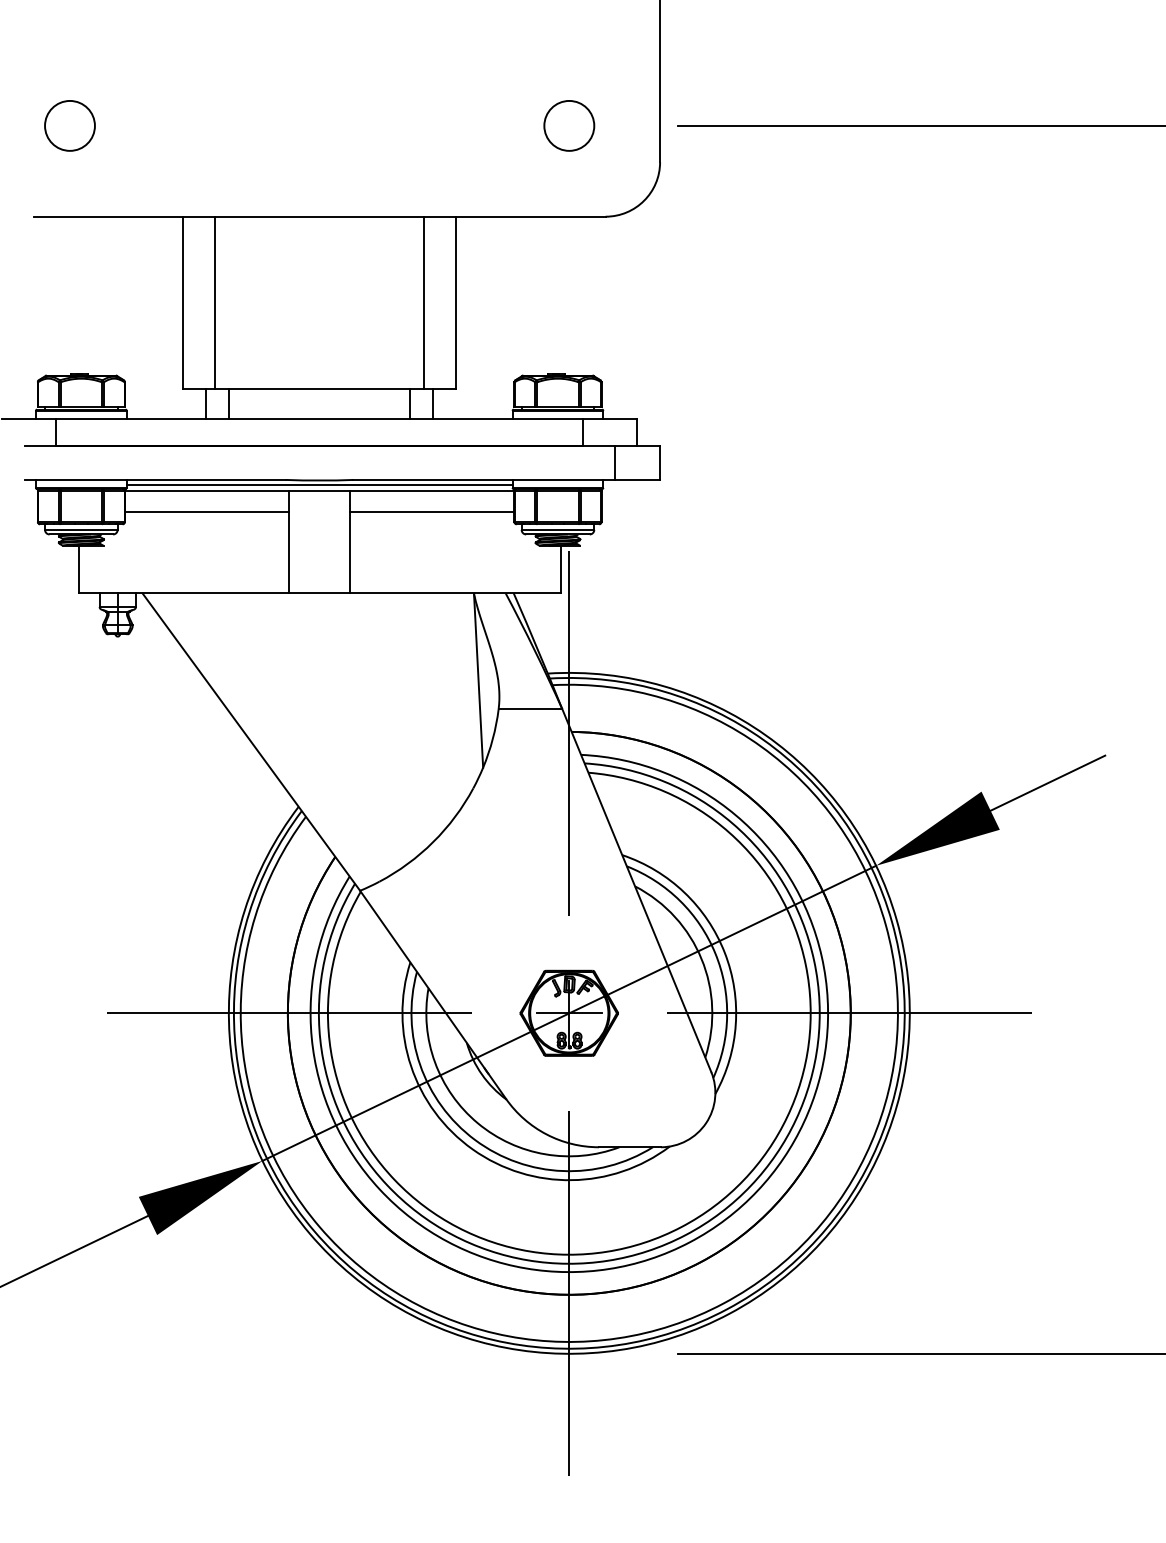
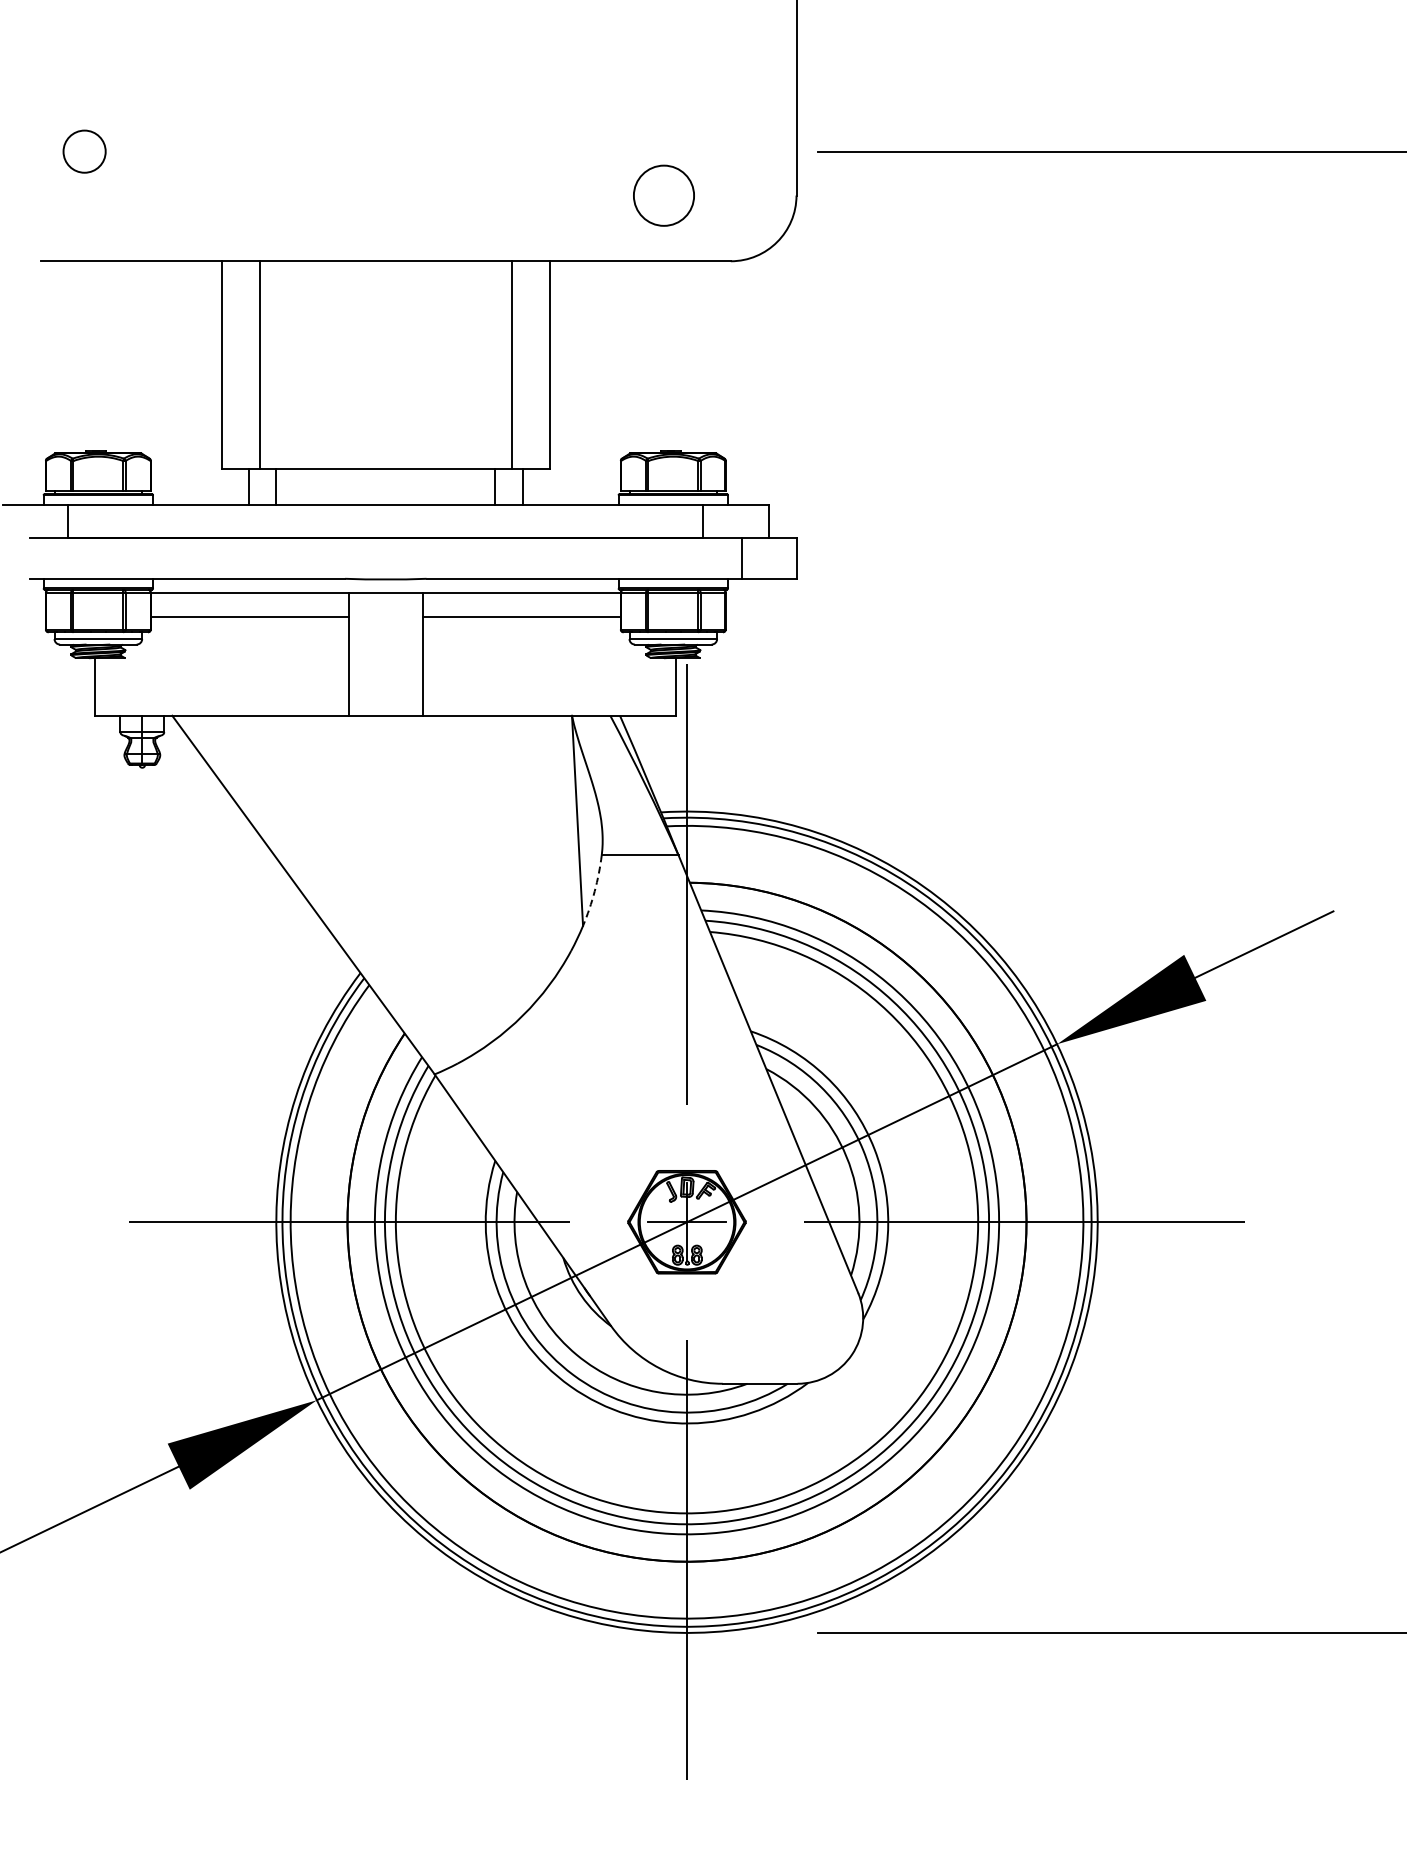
circle: (69, 125) -> (84, 151), size x0.7
circle: (568, 125) -> (663, 195), moved
line: (319, 484) -> (385, 584), removed
arc: (492, 739) -> (594, 891), solid -> dashed

